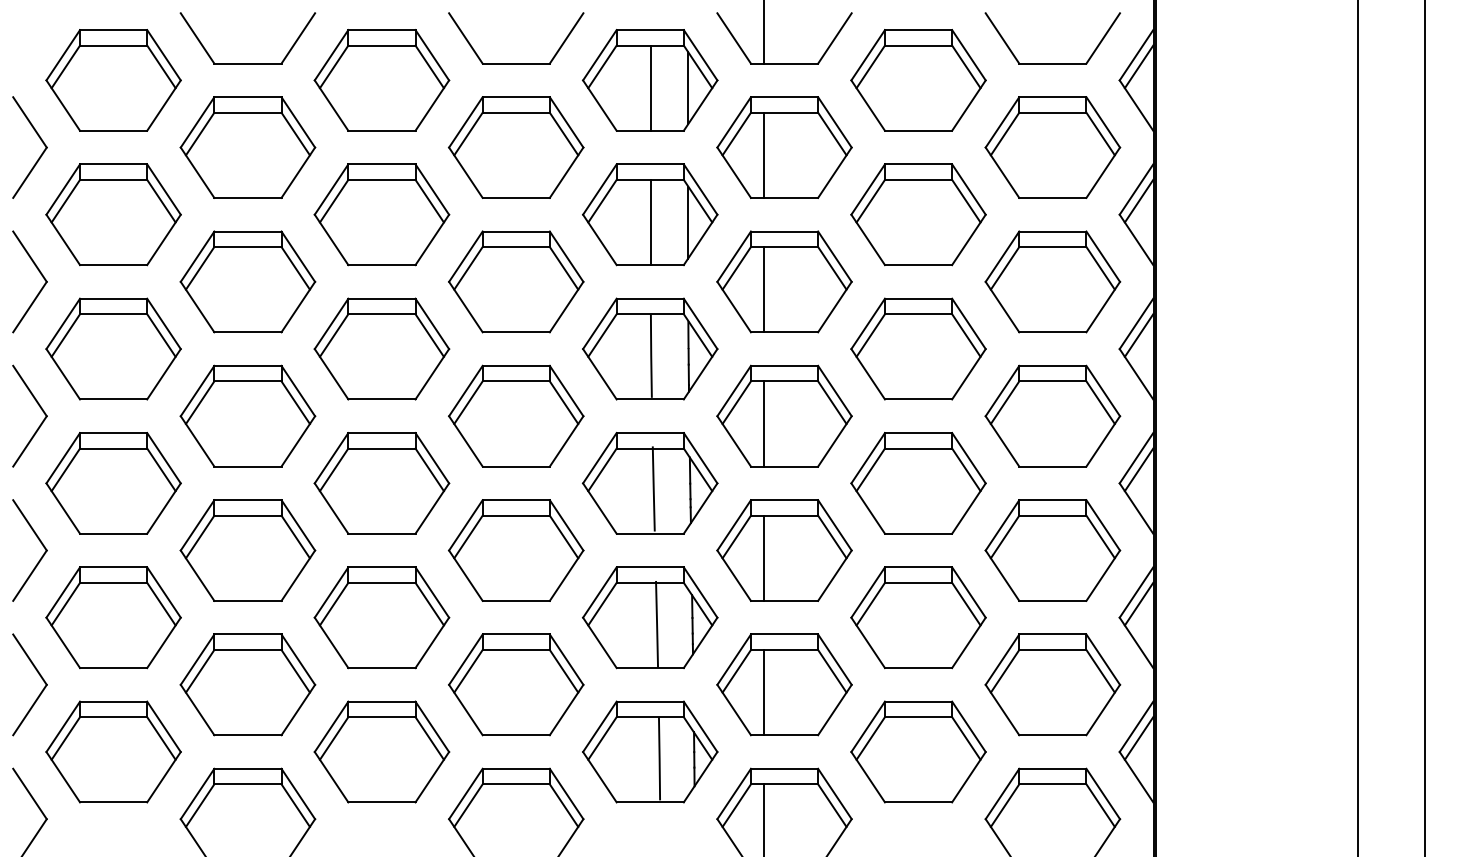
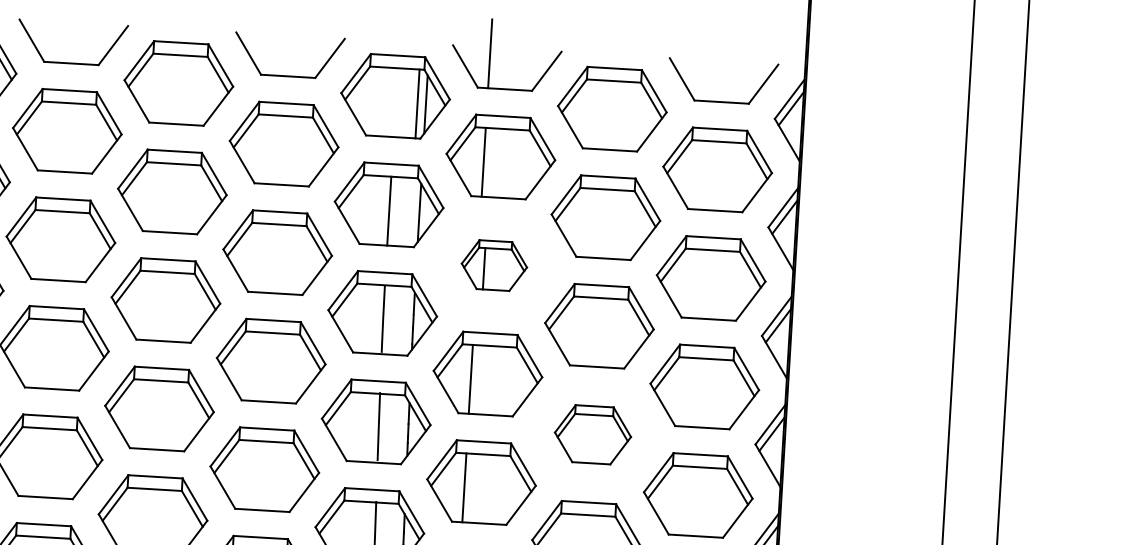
line: (650, 87) -> (417, 103), moved
part: (784, 281) -> (494, 265), size x0.6
part: (918, 483) -> (592, 434), size x0.7

